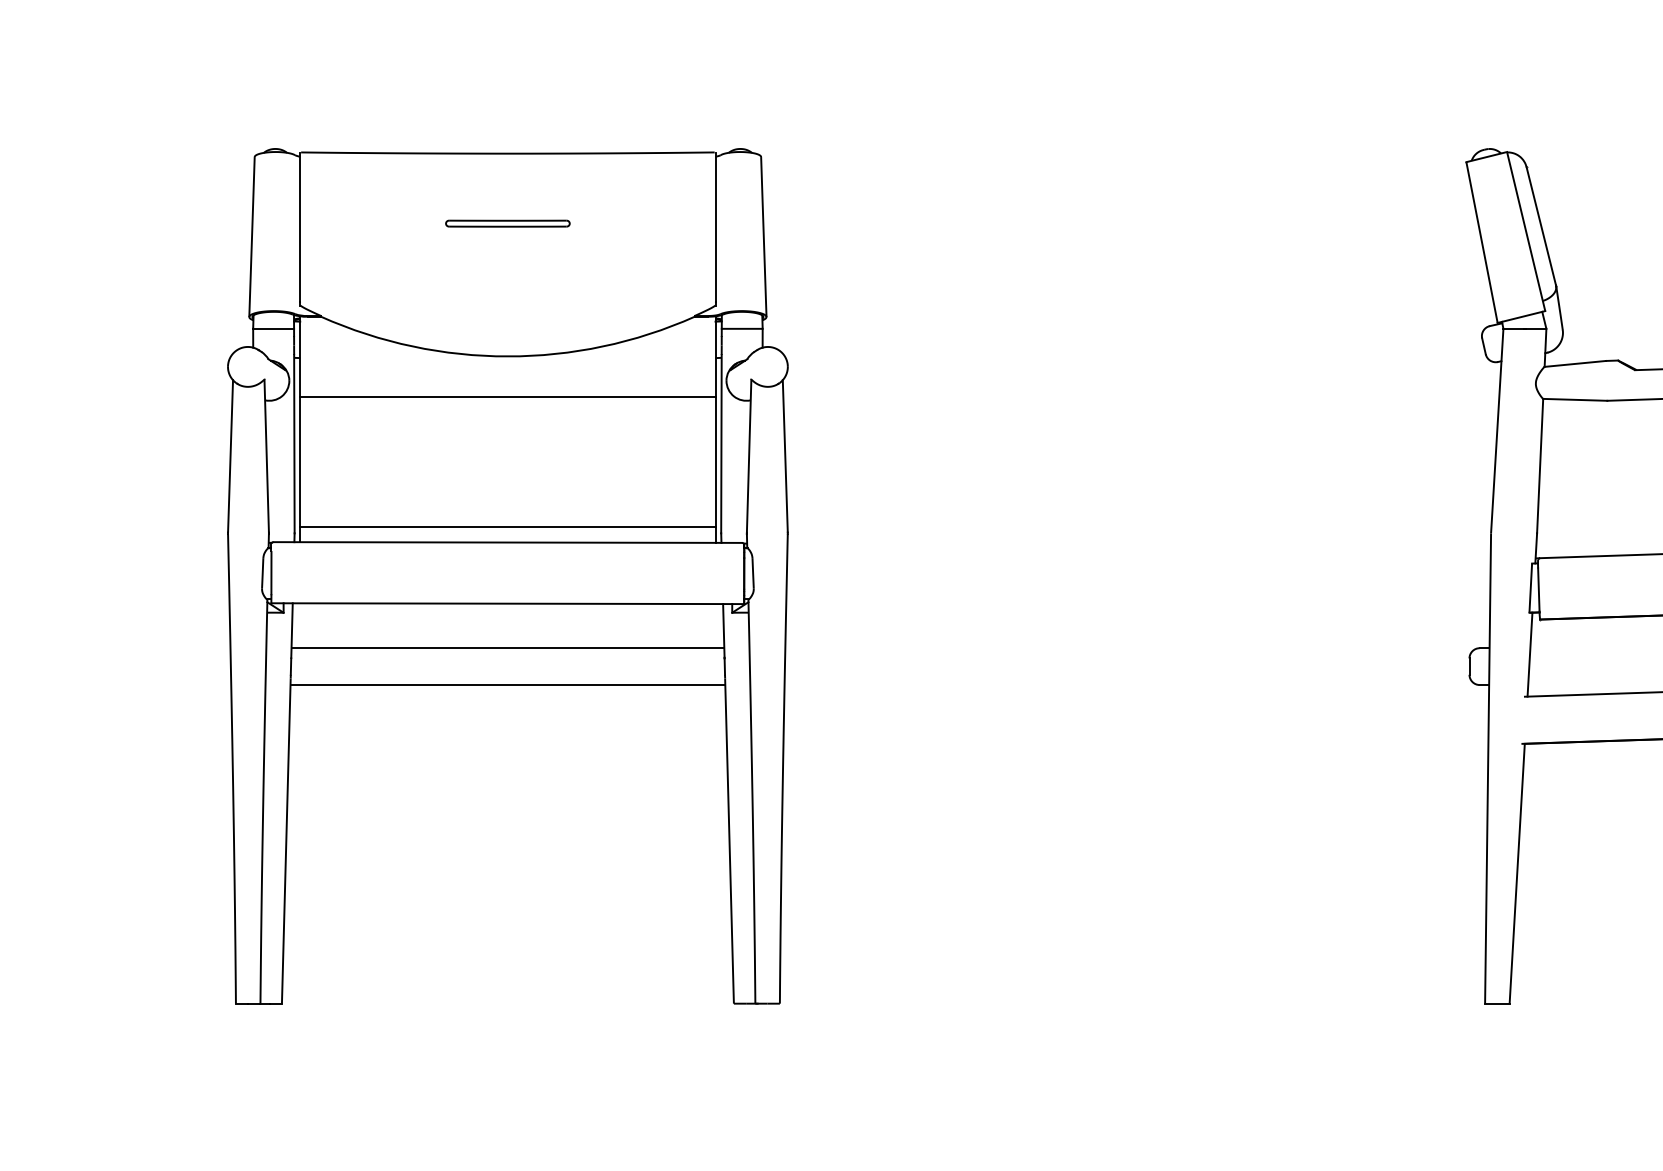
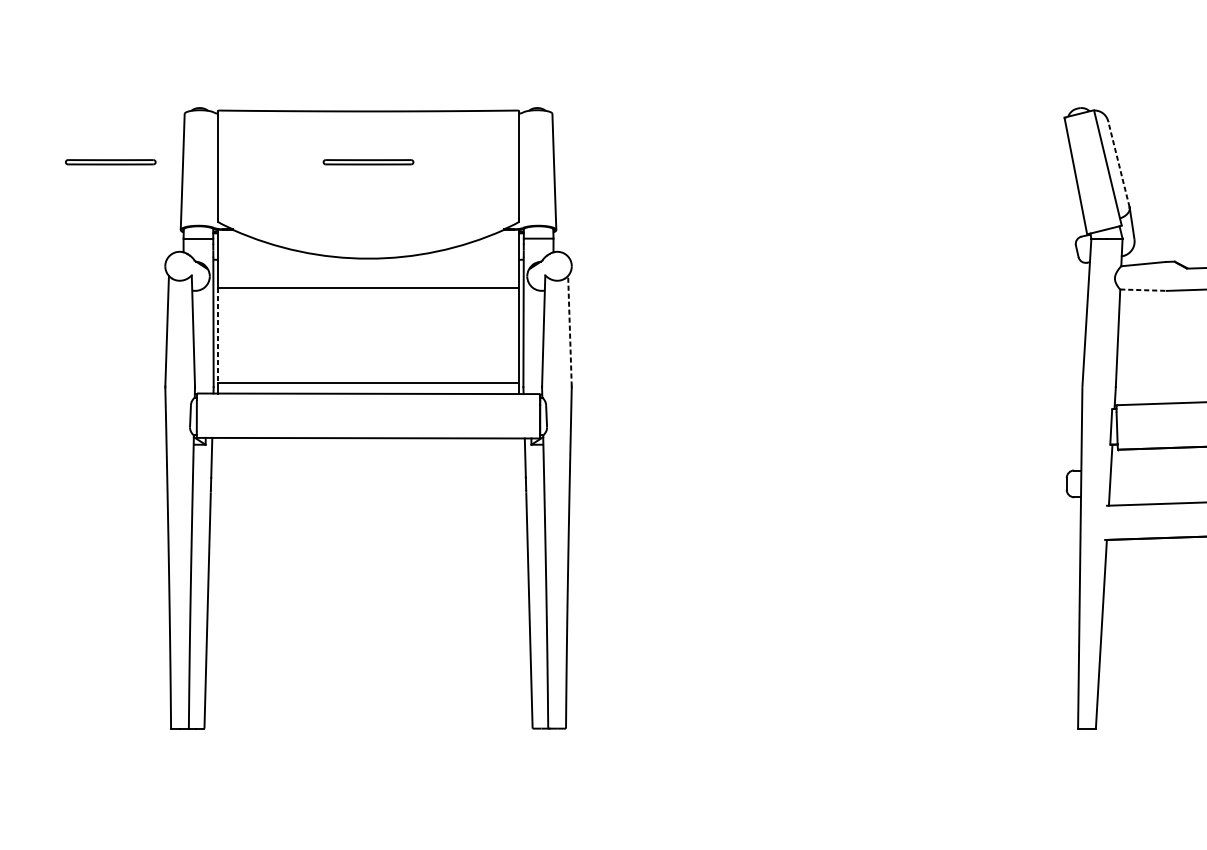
part: (152, 223) -> (110, 162), added
line: (1541, 226) -> (1119, 164), solid -> dashed
line: (1575, 399) -> (1143, 289), solid -> dashed
line: (785, 455) -> (570, 330), solid -> dashed
line: (300, 462) -> (217, 335), solid -> dashed
line: (507, 648) -> (368, 470), removed
line: (507, 685) -> (368, 497), removed

